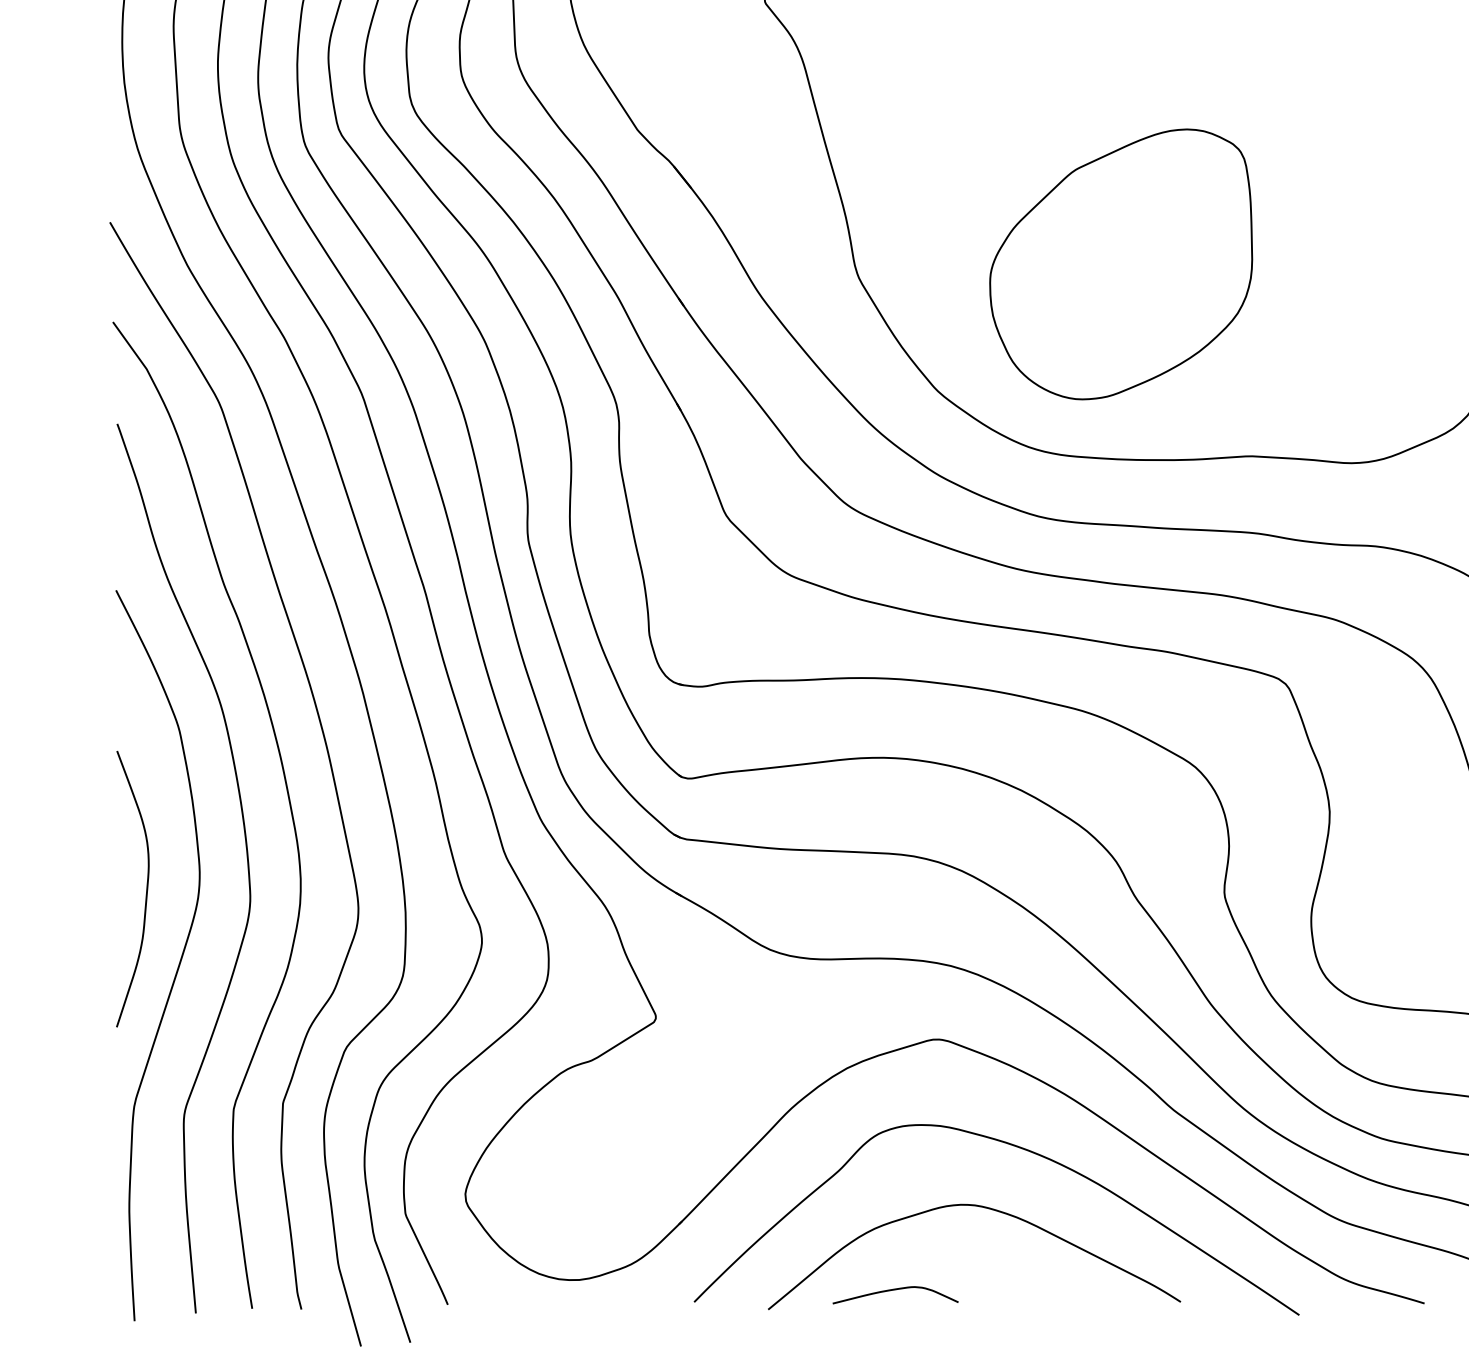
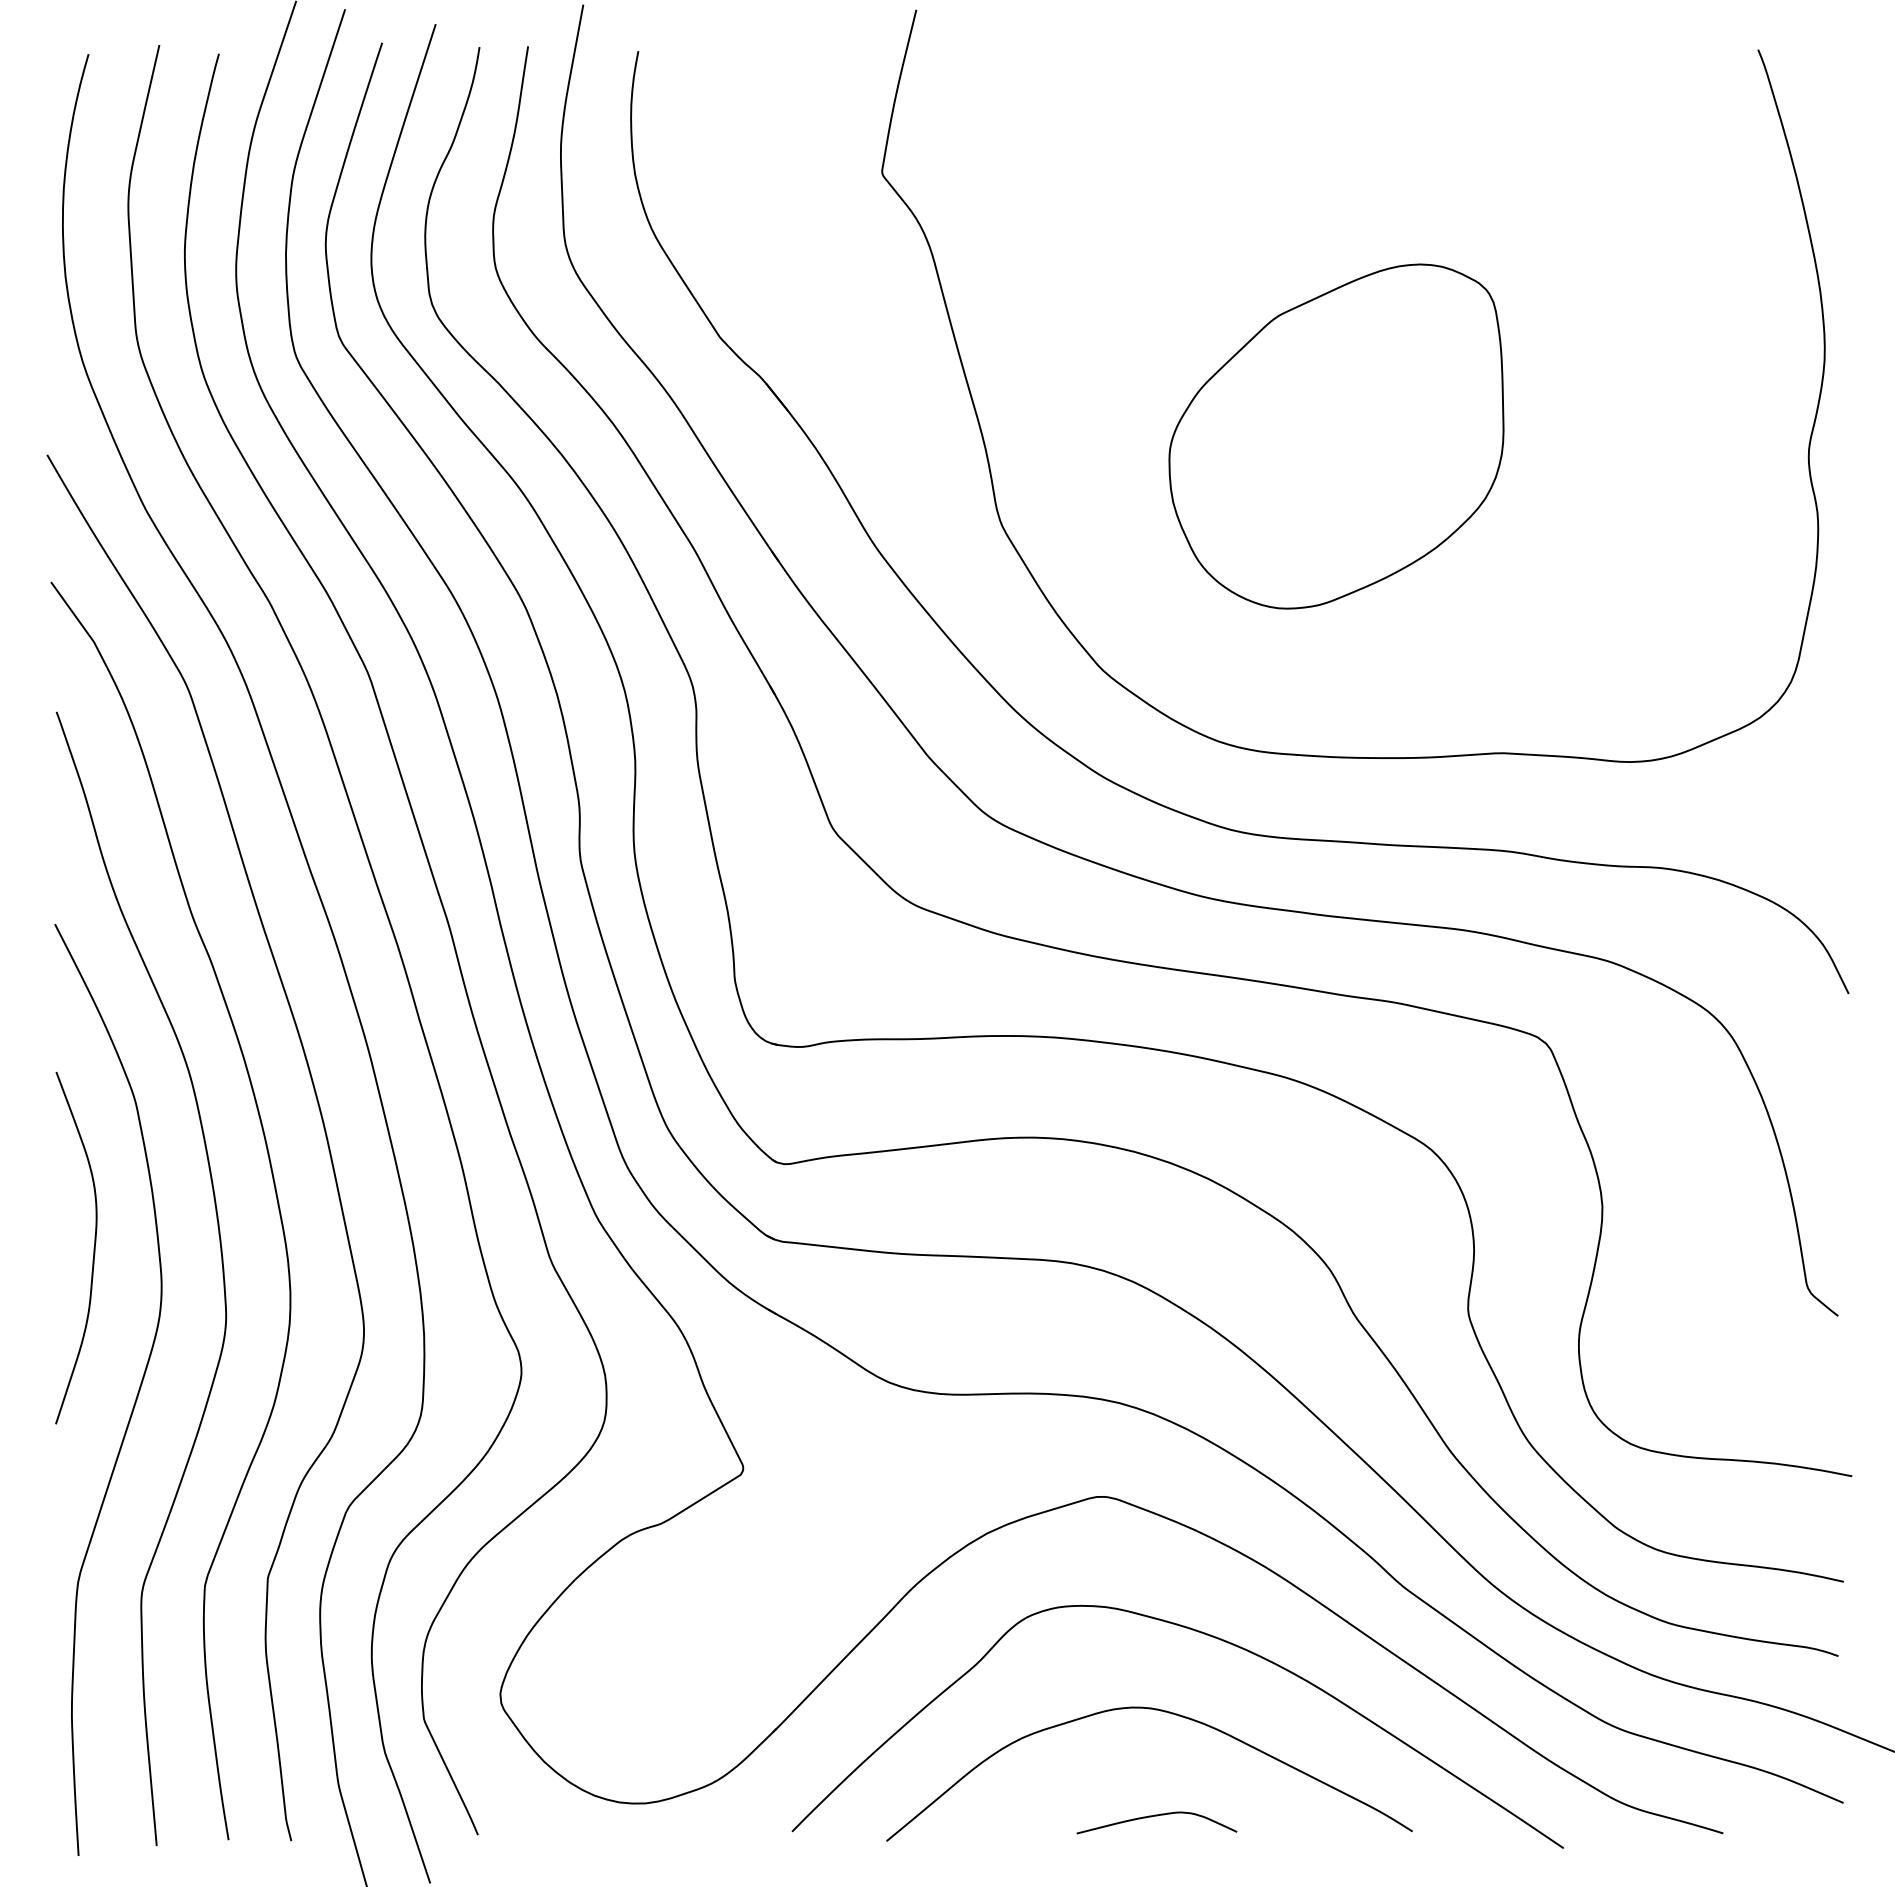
part: (1121, 264) -> (1336, 436), moved
curve: (146, 889) -> (93, 1248), moved
curve: (895, 1290) -> (1156, 1816), moved

